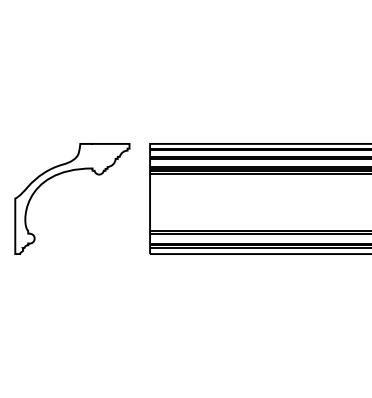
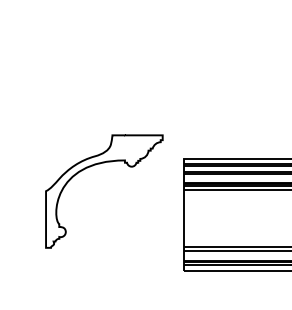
part: (68, 172) -> (100, 164), moved

